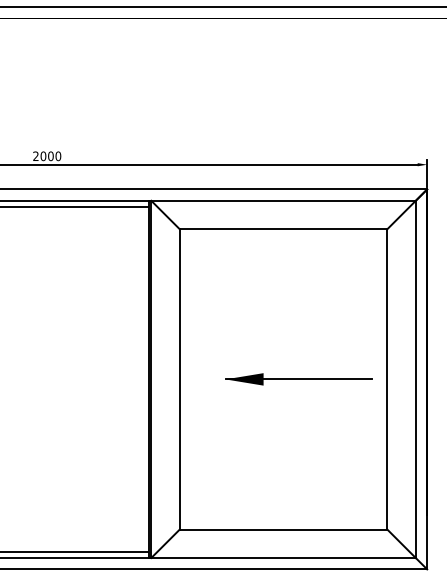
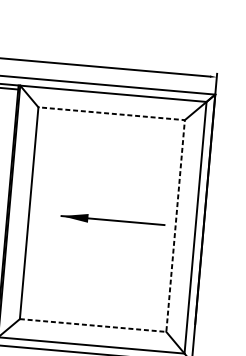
line: (387, 378) -> (175, 225), solid -> dashed

